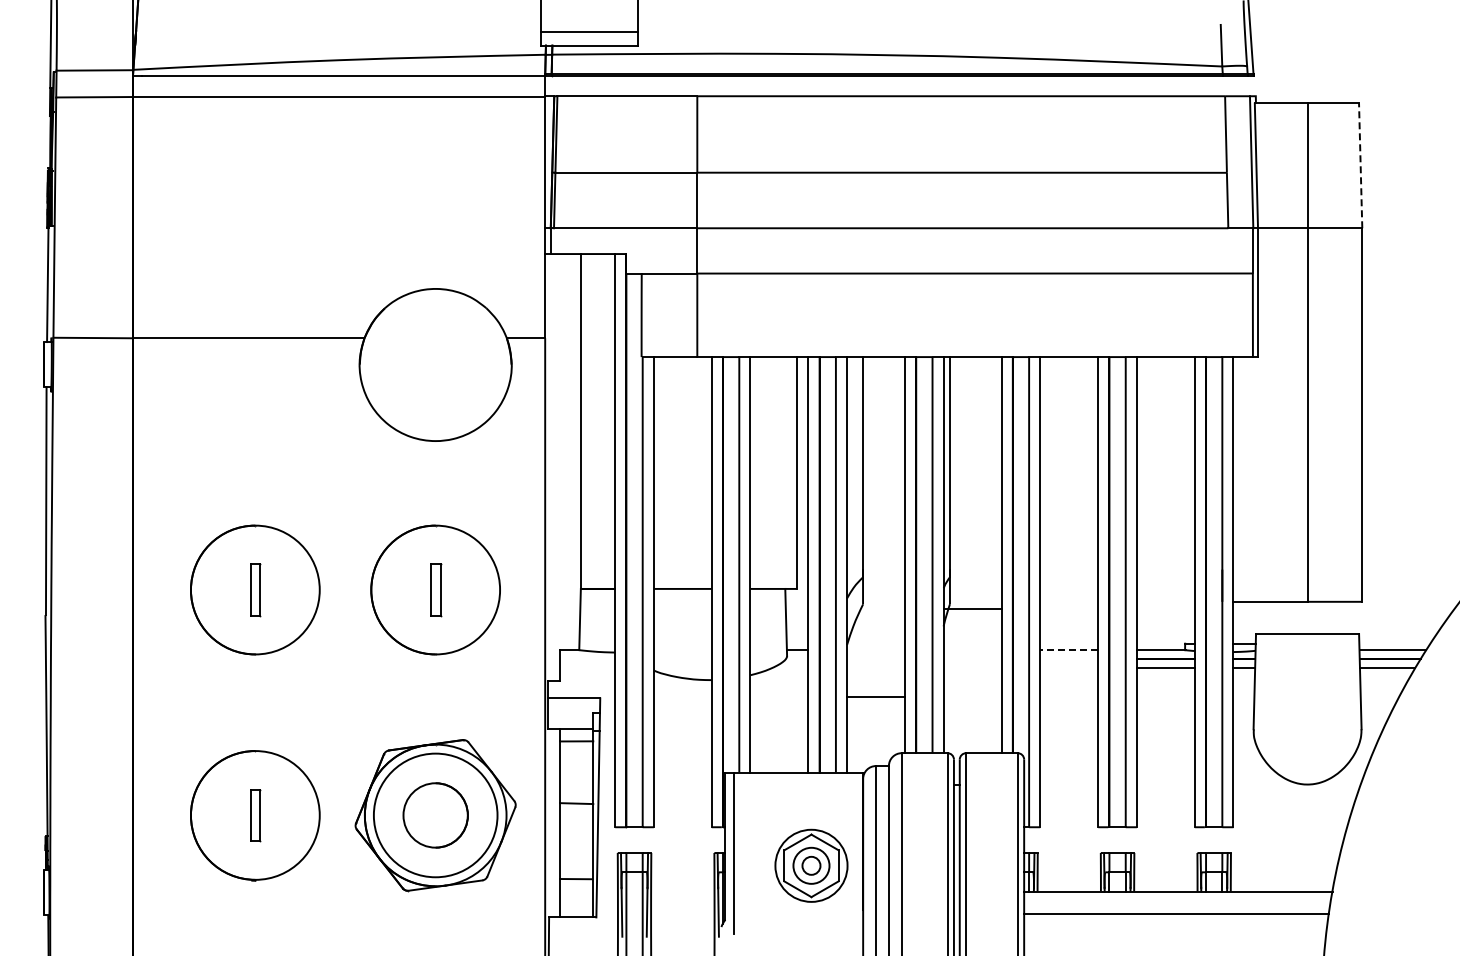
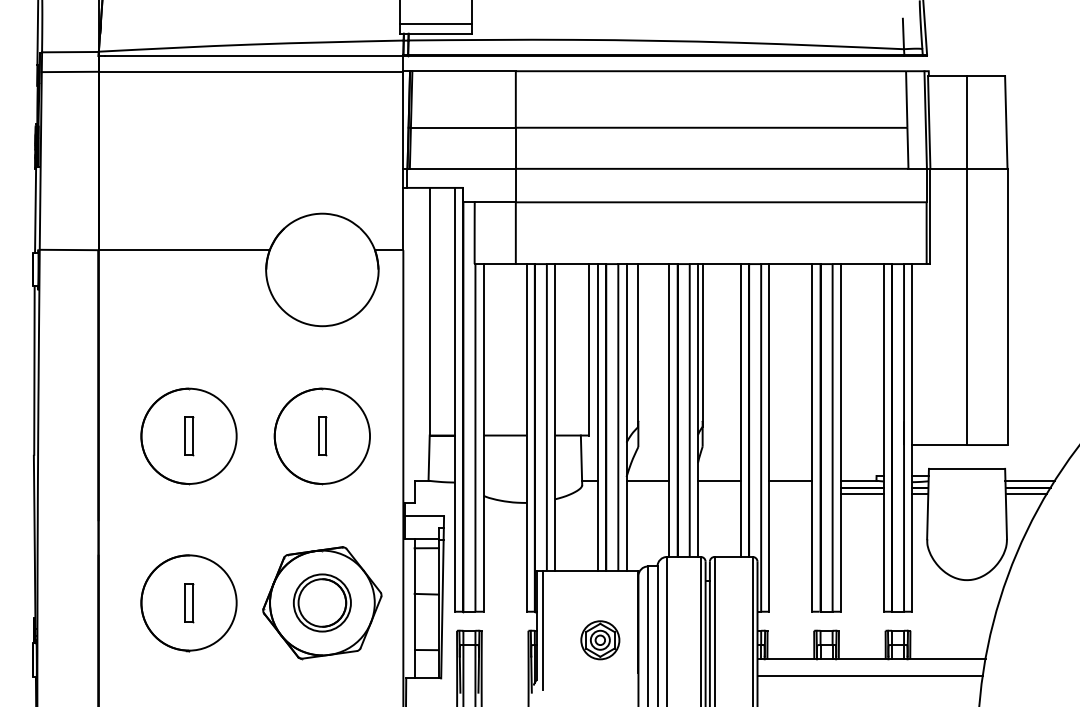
line: (1360, 165) -> (1006, 122), dashed -> solid
line: (972, 609) -> (719, 481), moved
line: (1069, 650) -> (791, 481), dashed -> solid
line: (876, 697) -> (648, 481), moved
circle: (435, 815) -> (322, 603), size x0.62
part: (811, 865) -> (600, 640), size x0.71

